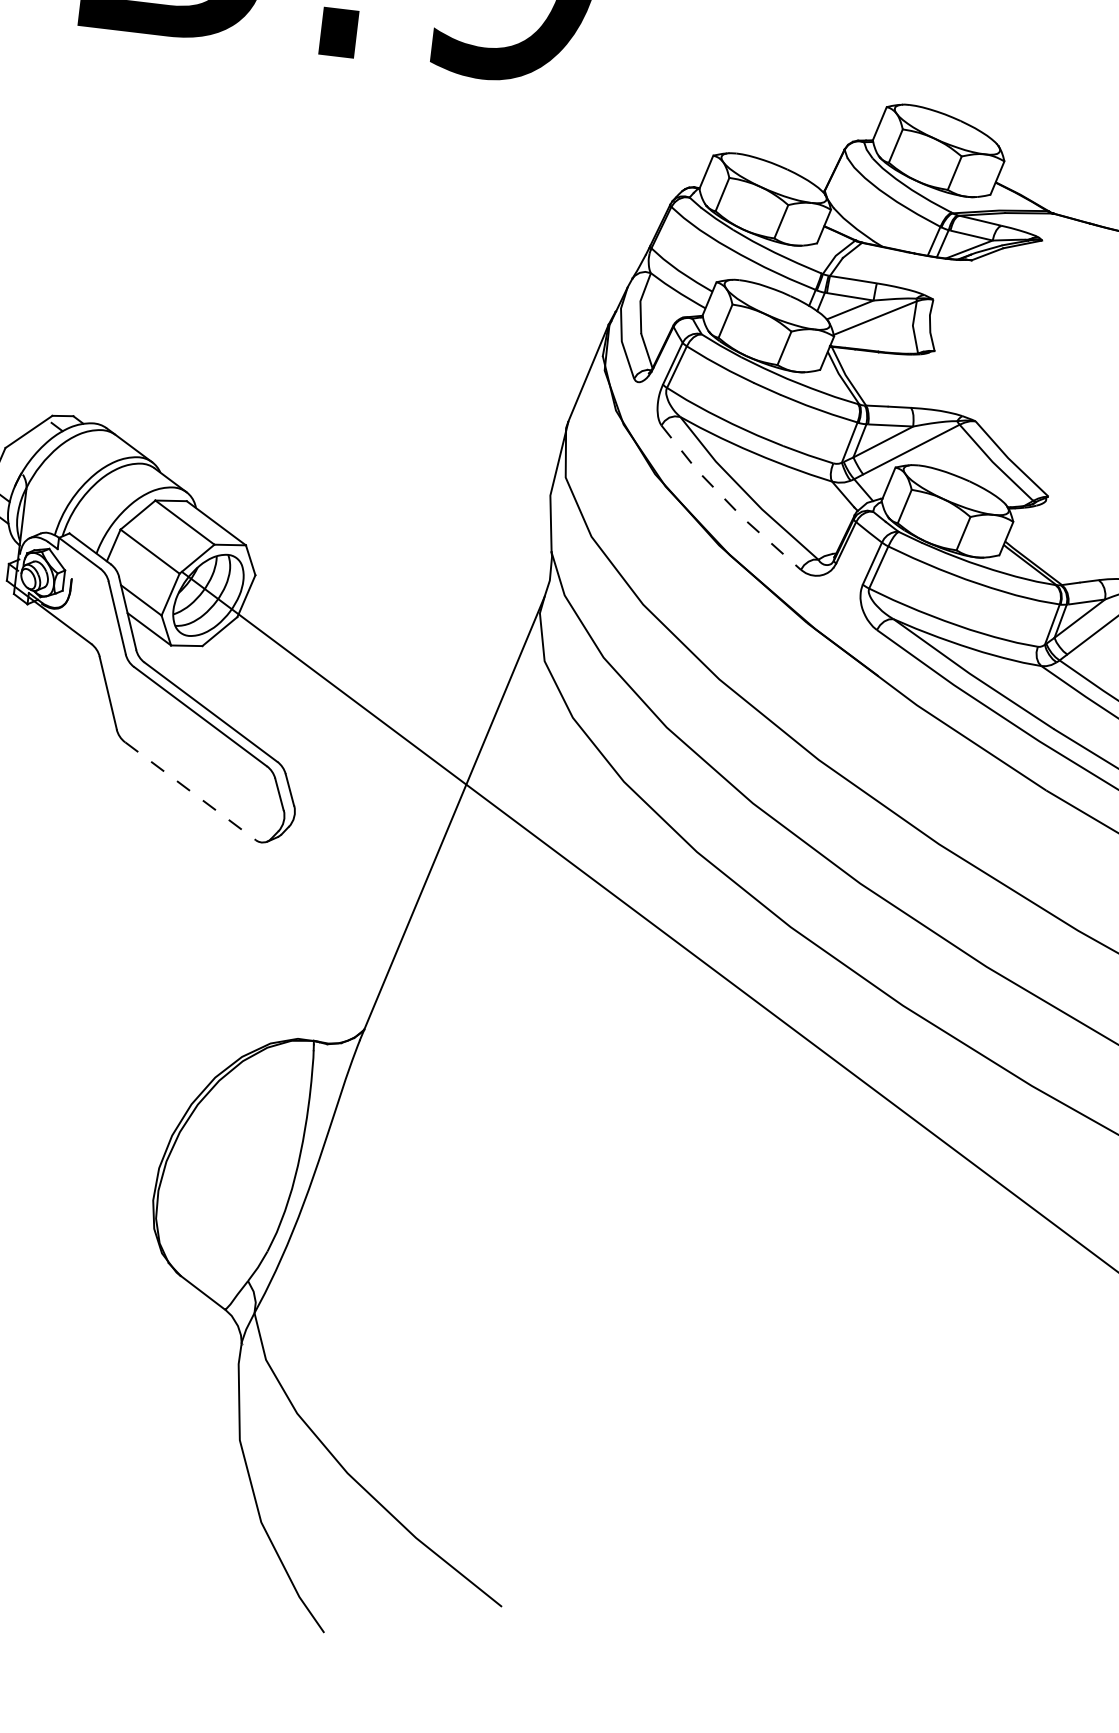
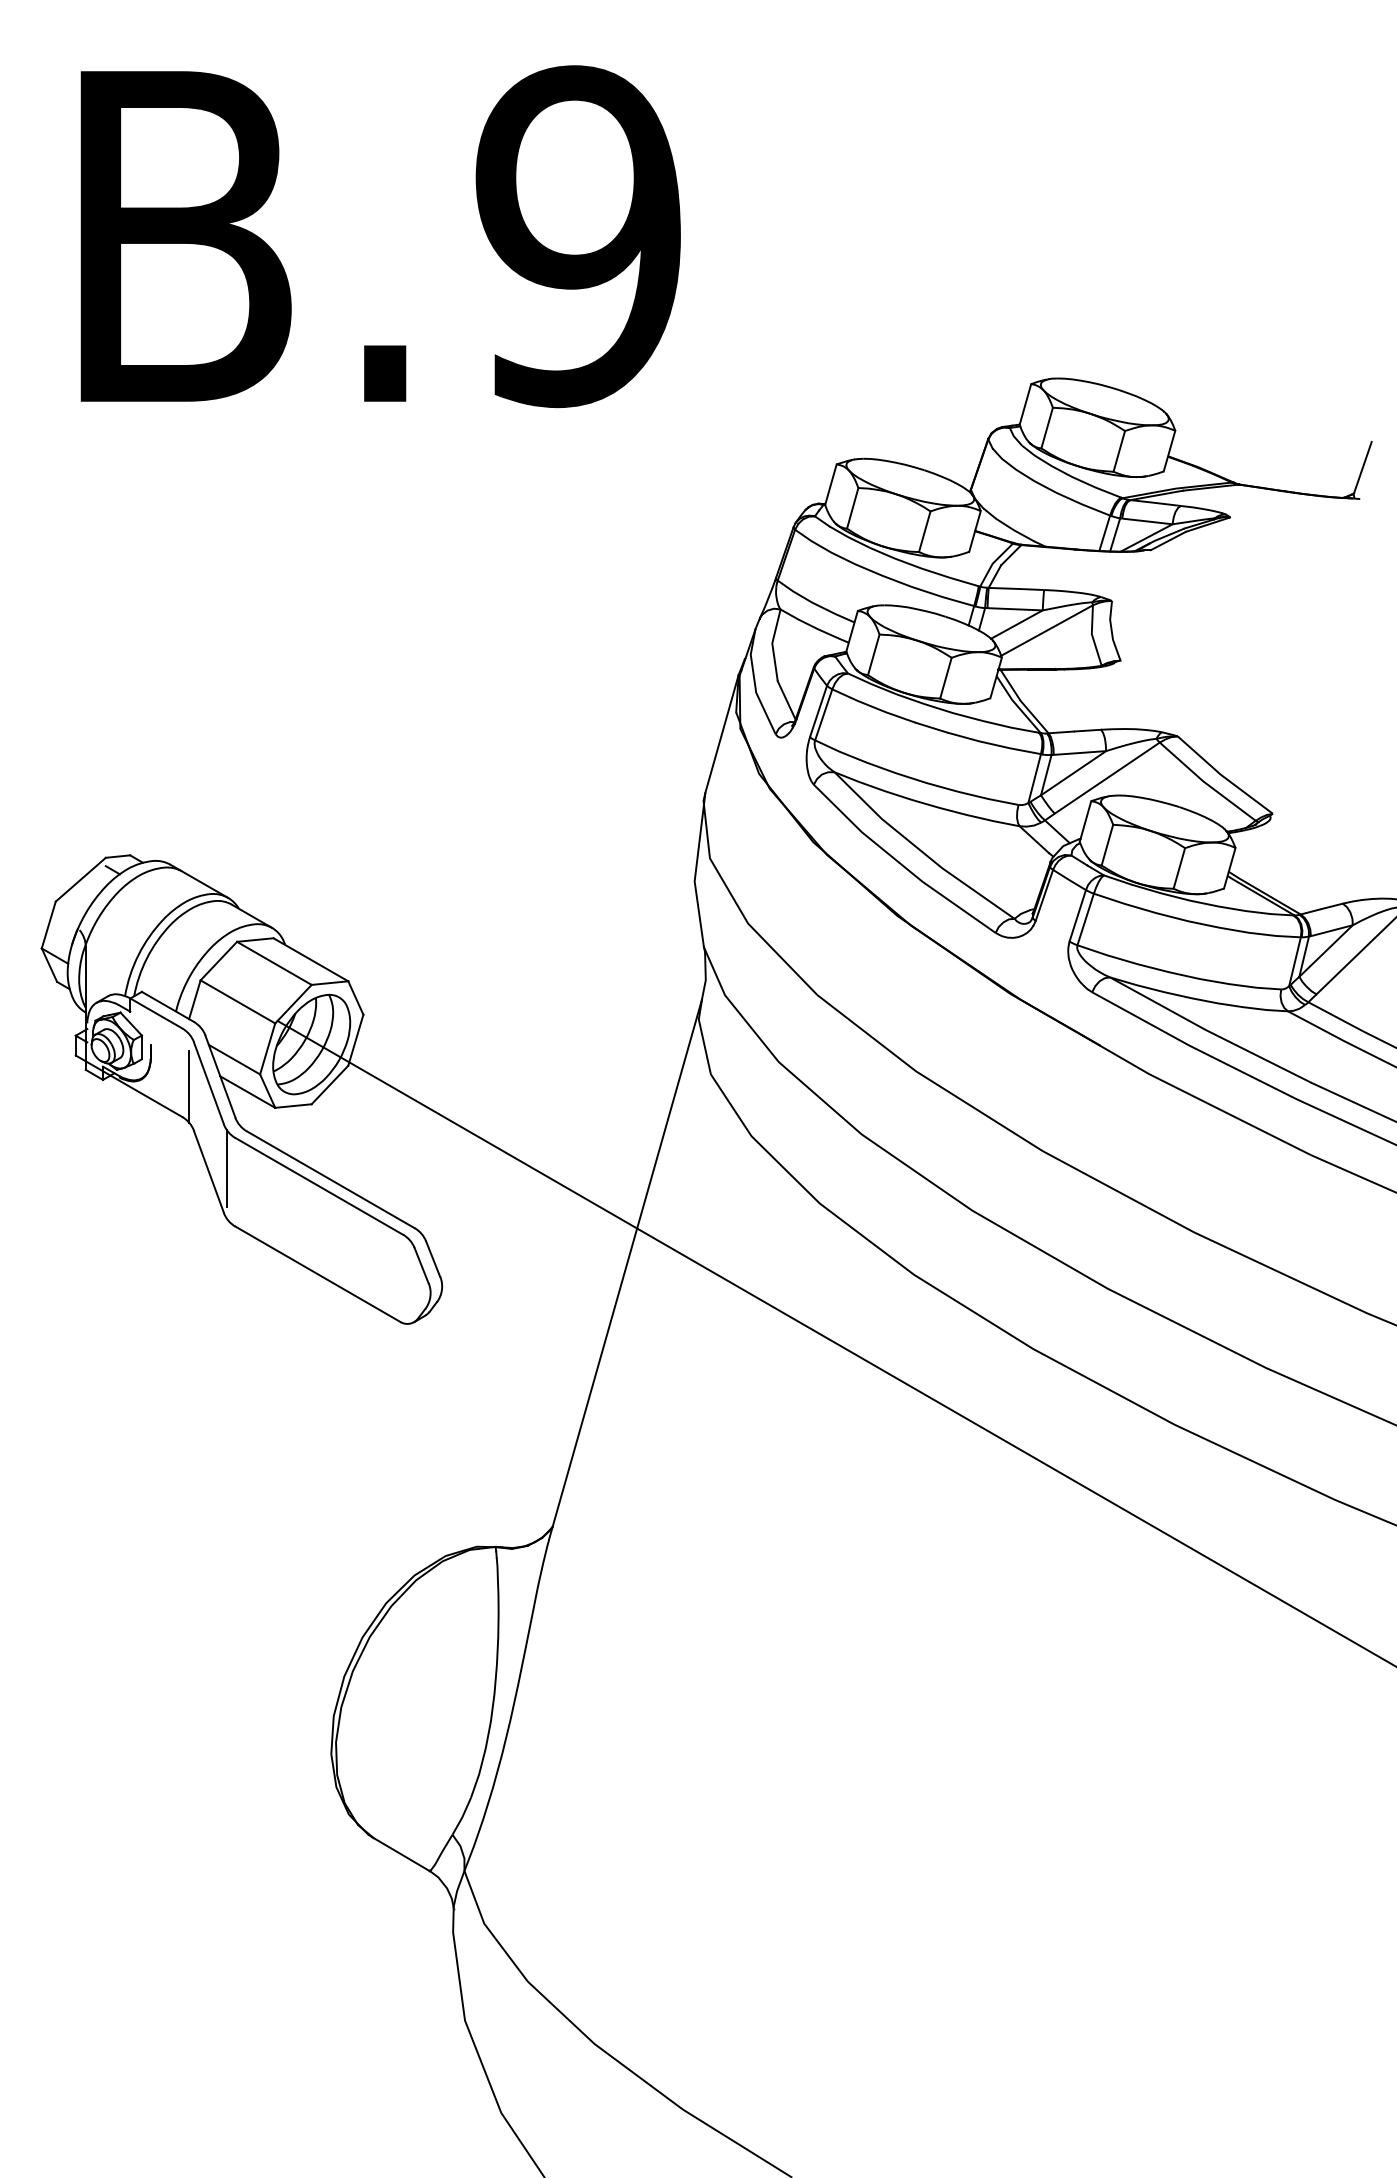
line: (727, 502) -> (901, 864), dashed -> solid
line: (100, 619) -> (189, 1087), added
line: (124, 692) -> (227, 1168), added
line: (190, 791) -> (318, 1274), dashed -> solid

